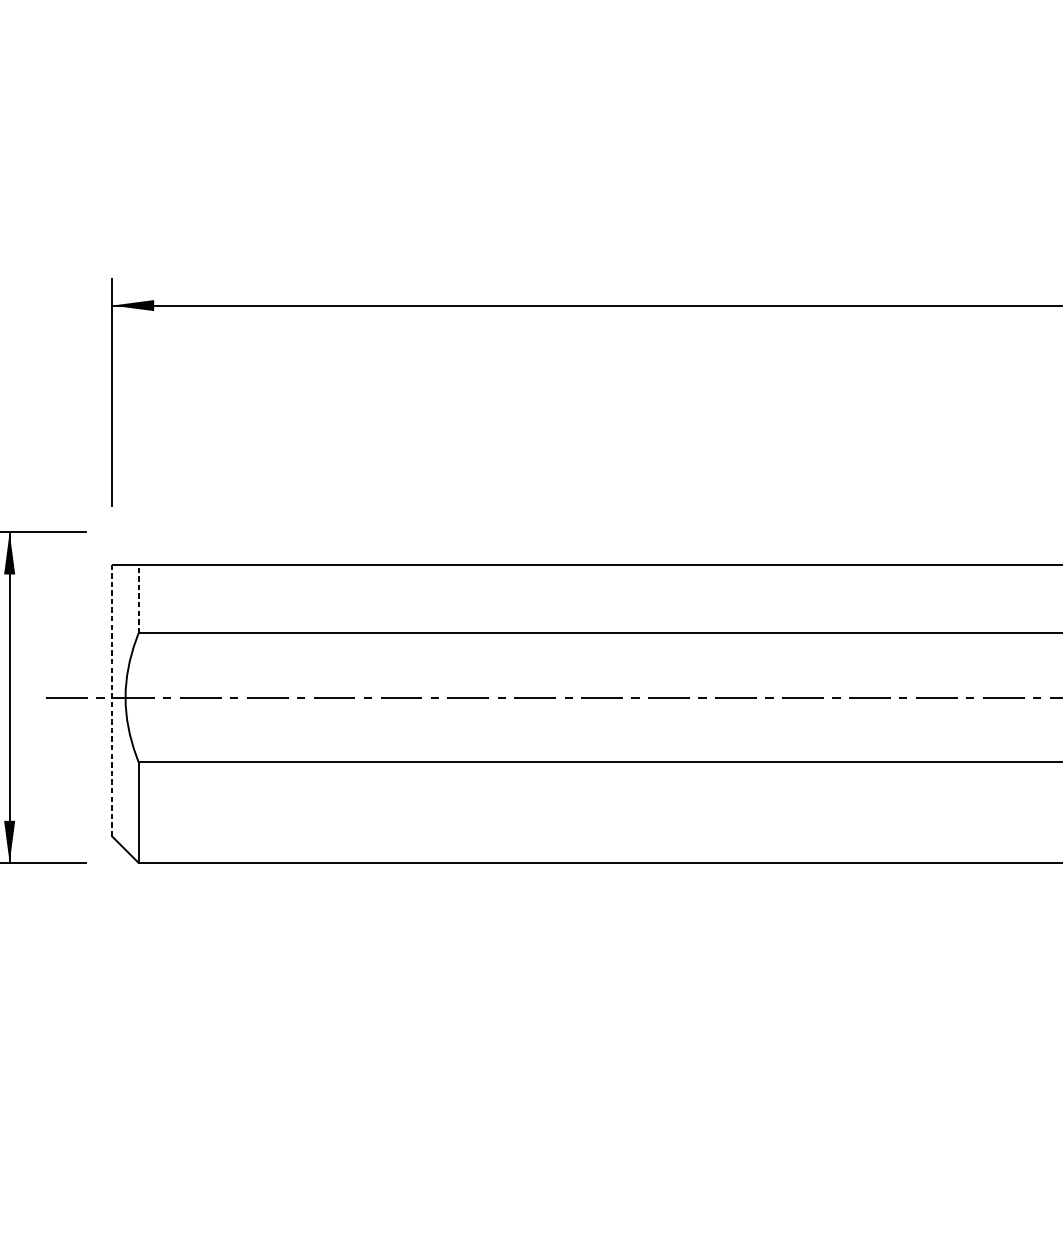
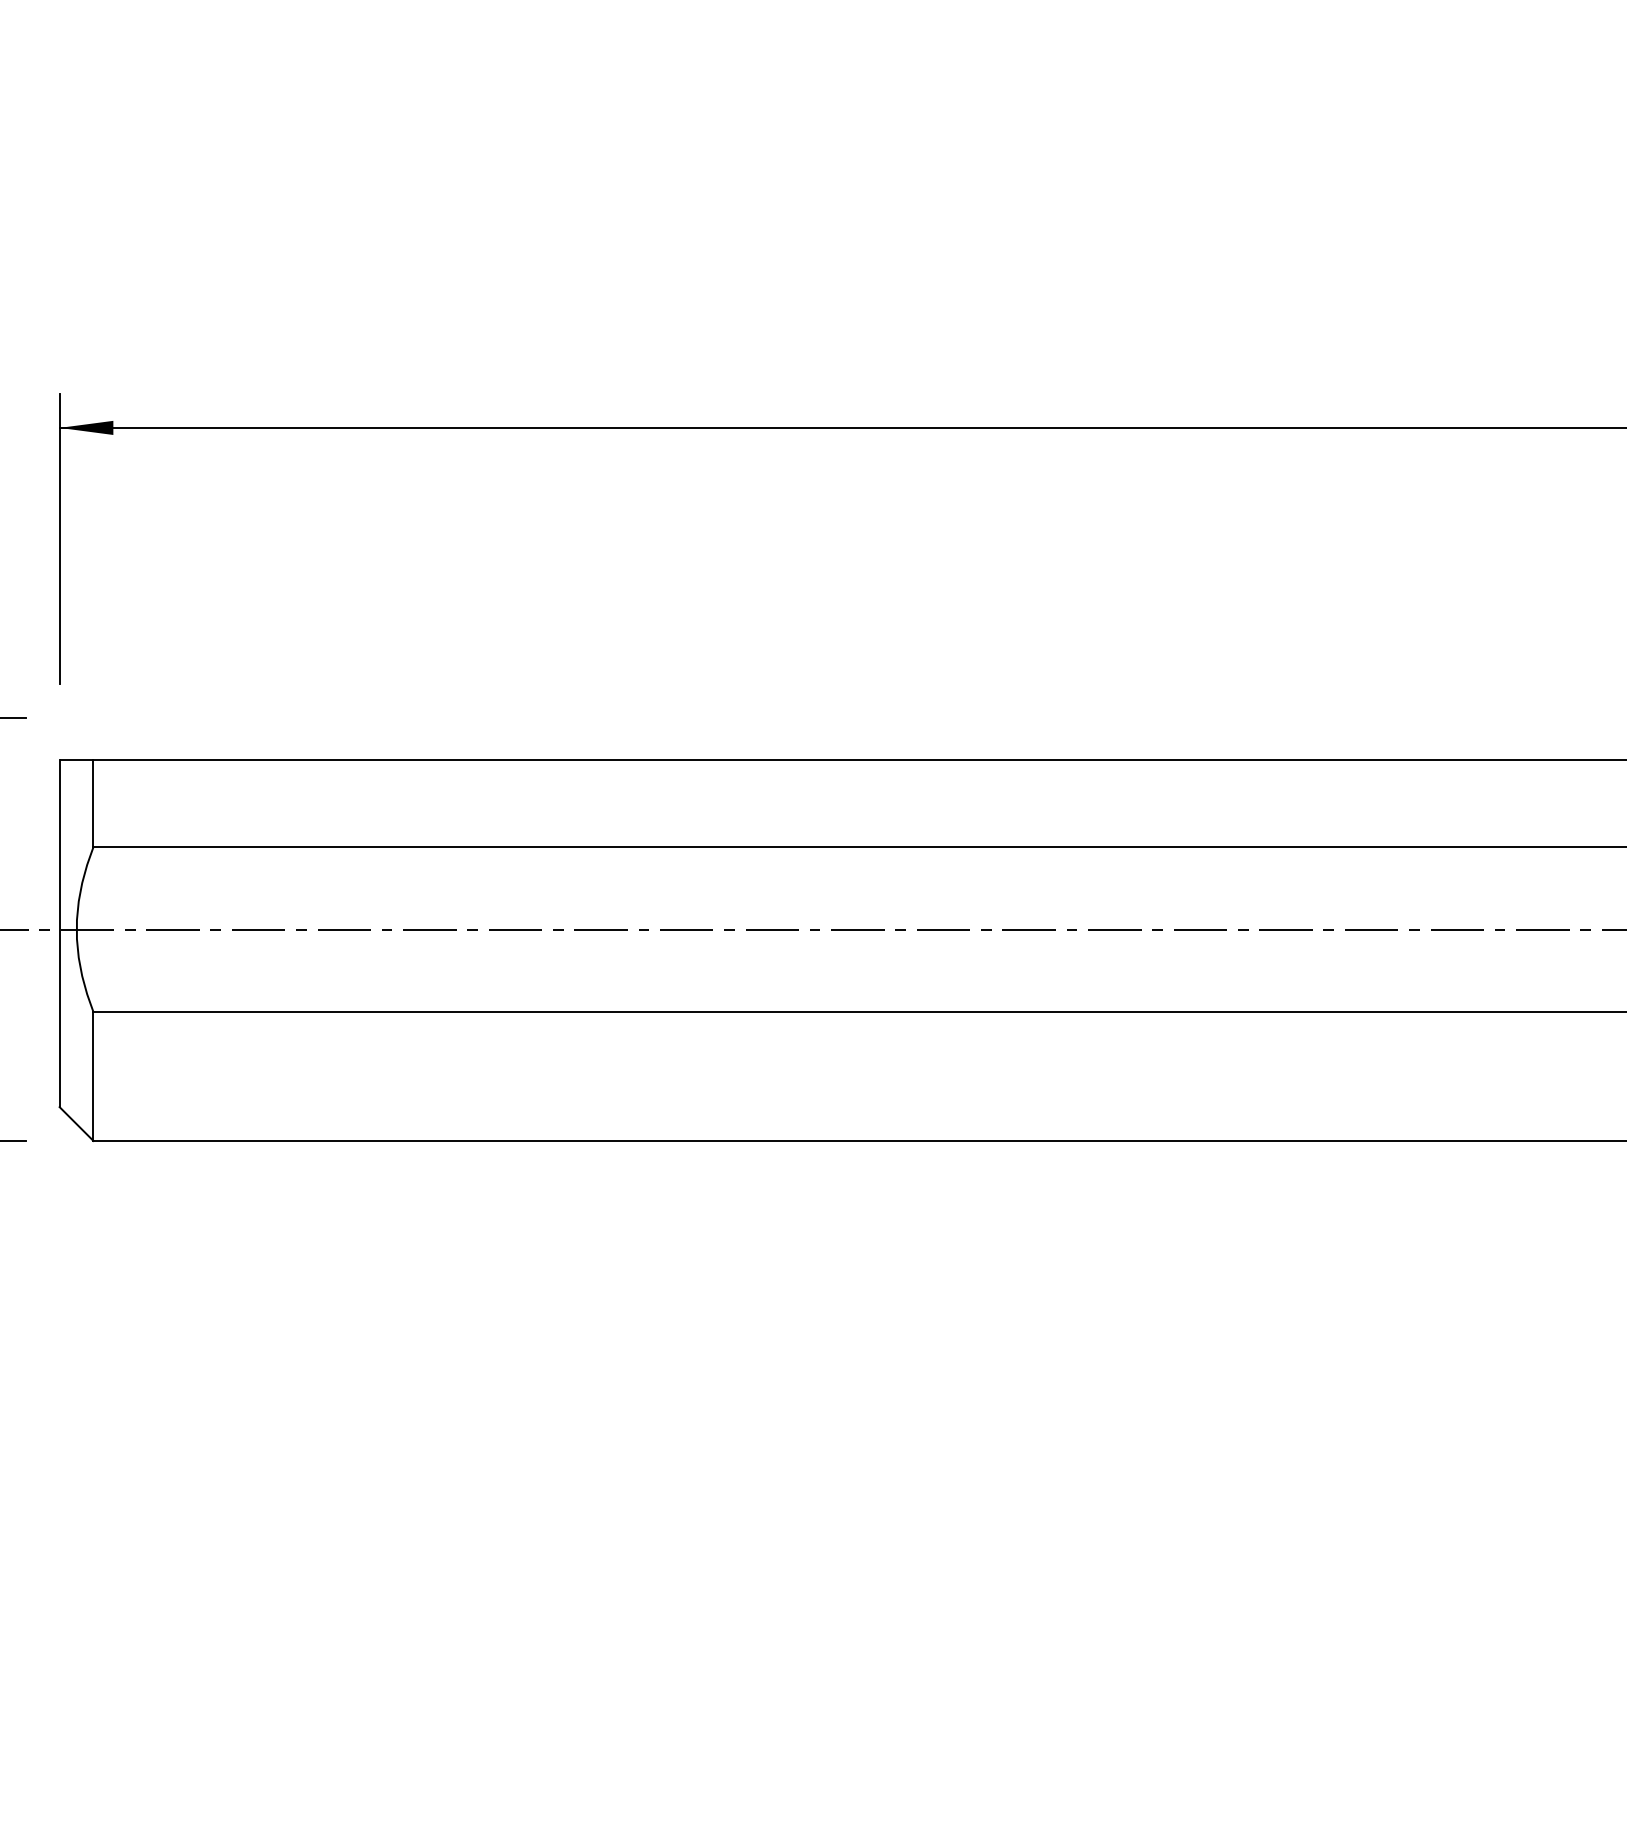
line: (138, 599) -> (93, 803), dashed -> solid
line: (112, 700) -> (59, 933), dashed -> solid

